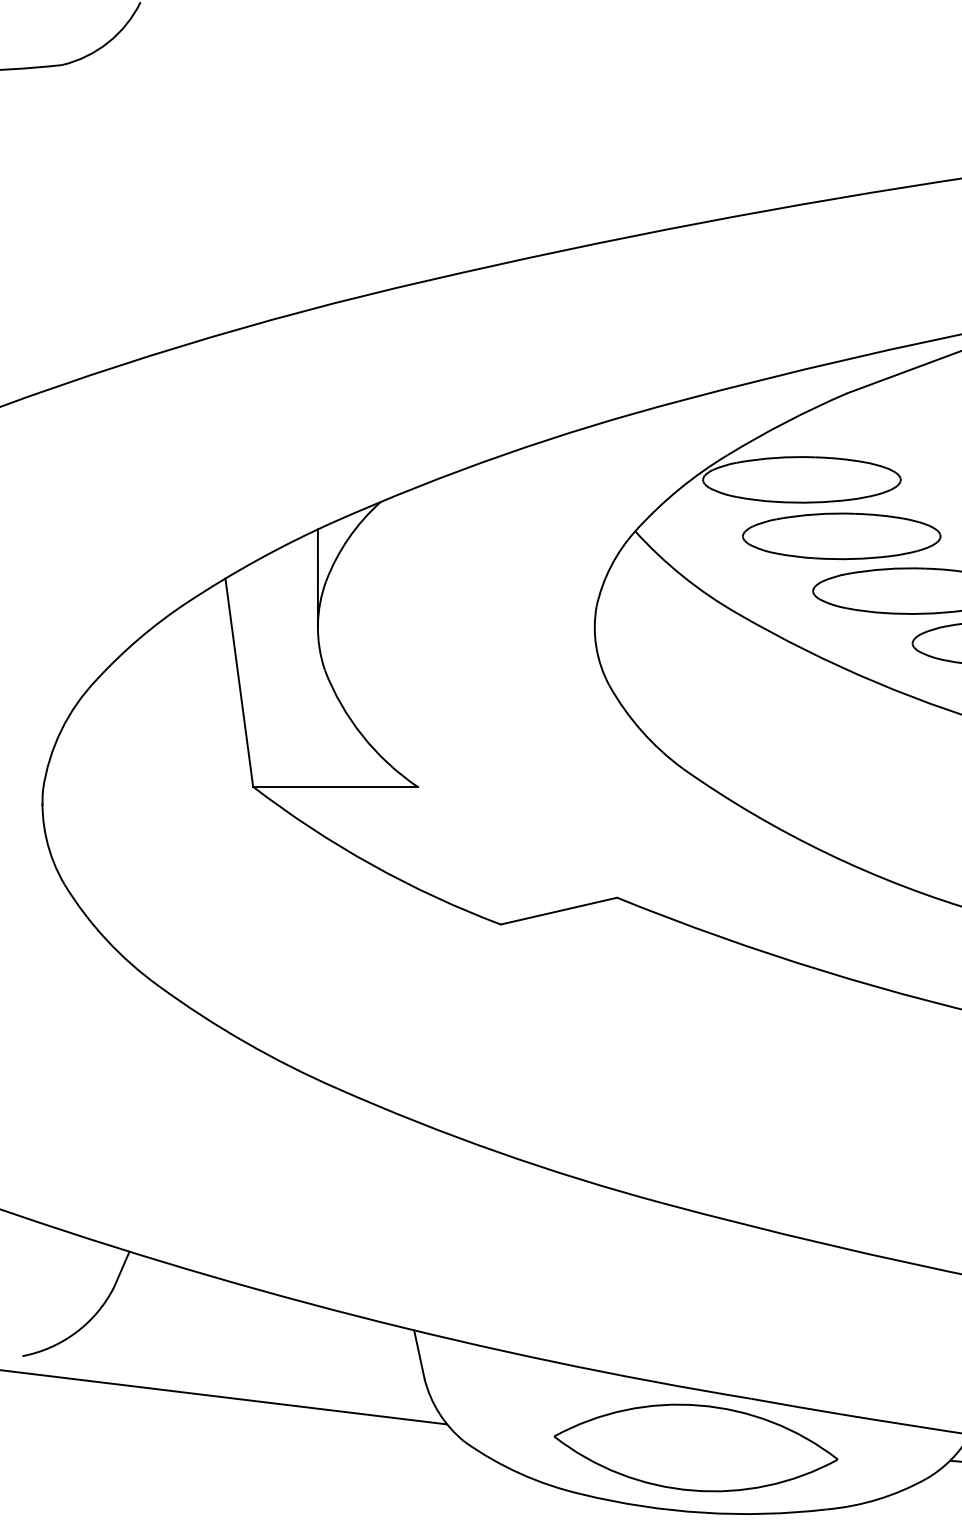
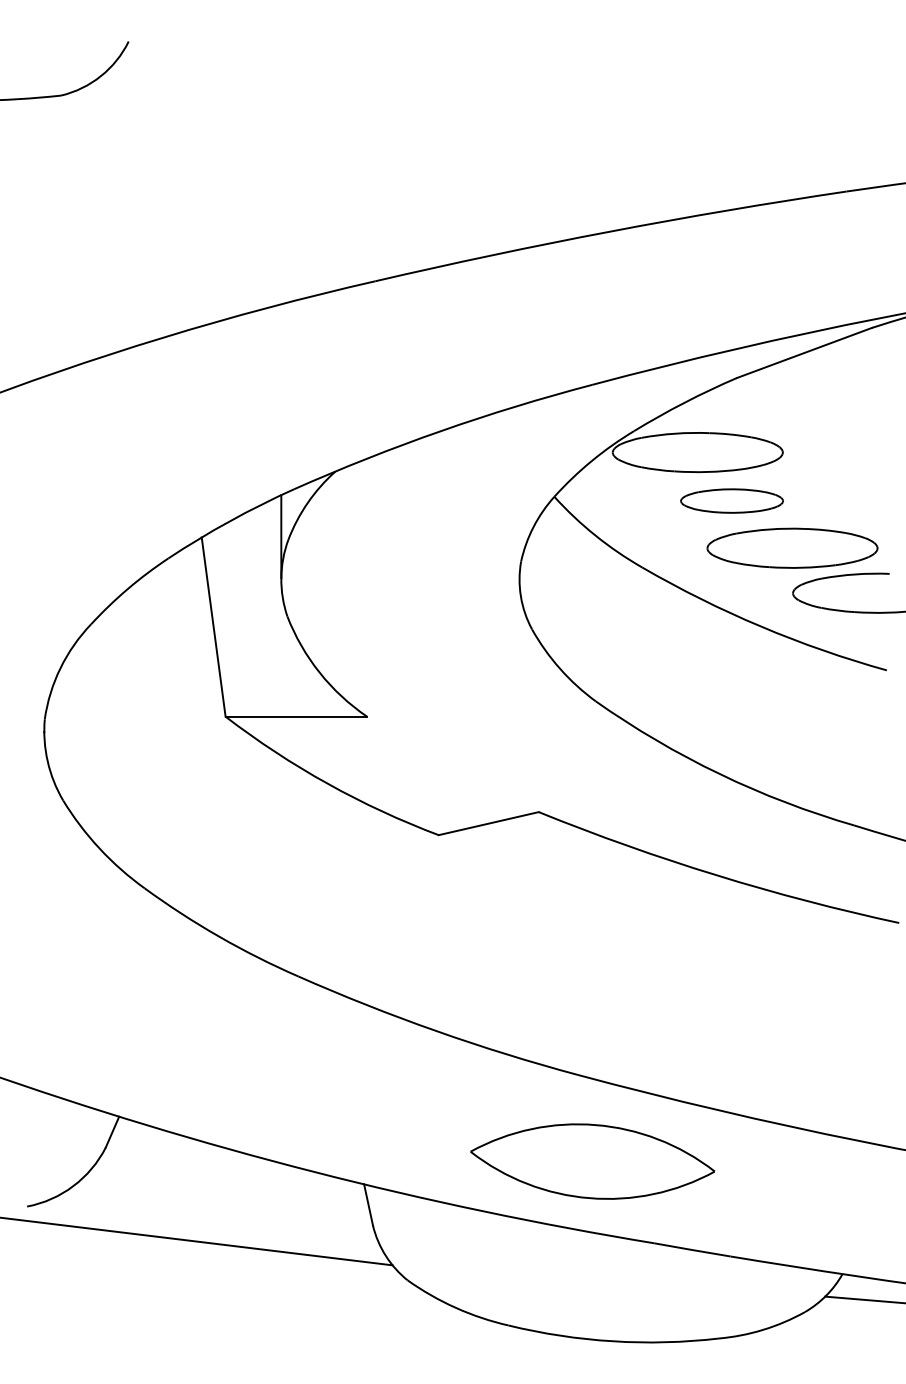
part: (841, 535) -> (731, 500), size x0.6
part: (695, 1447) -> (592, 1161), moved

